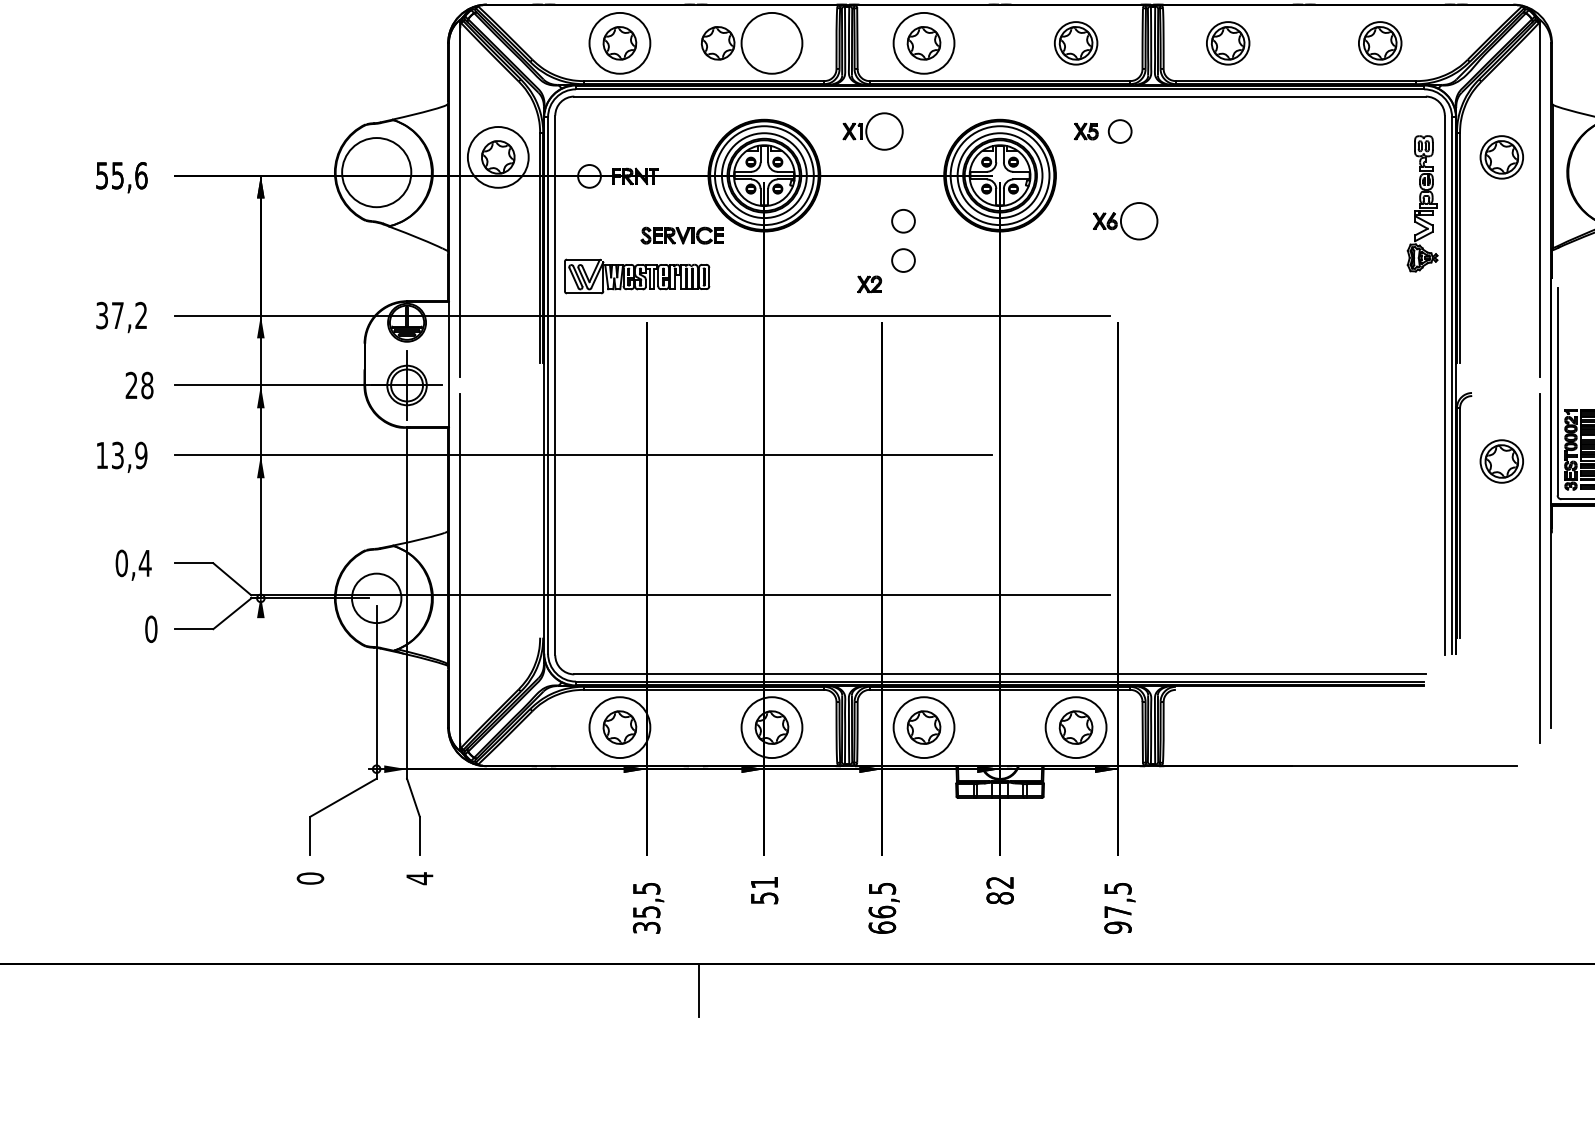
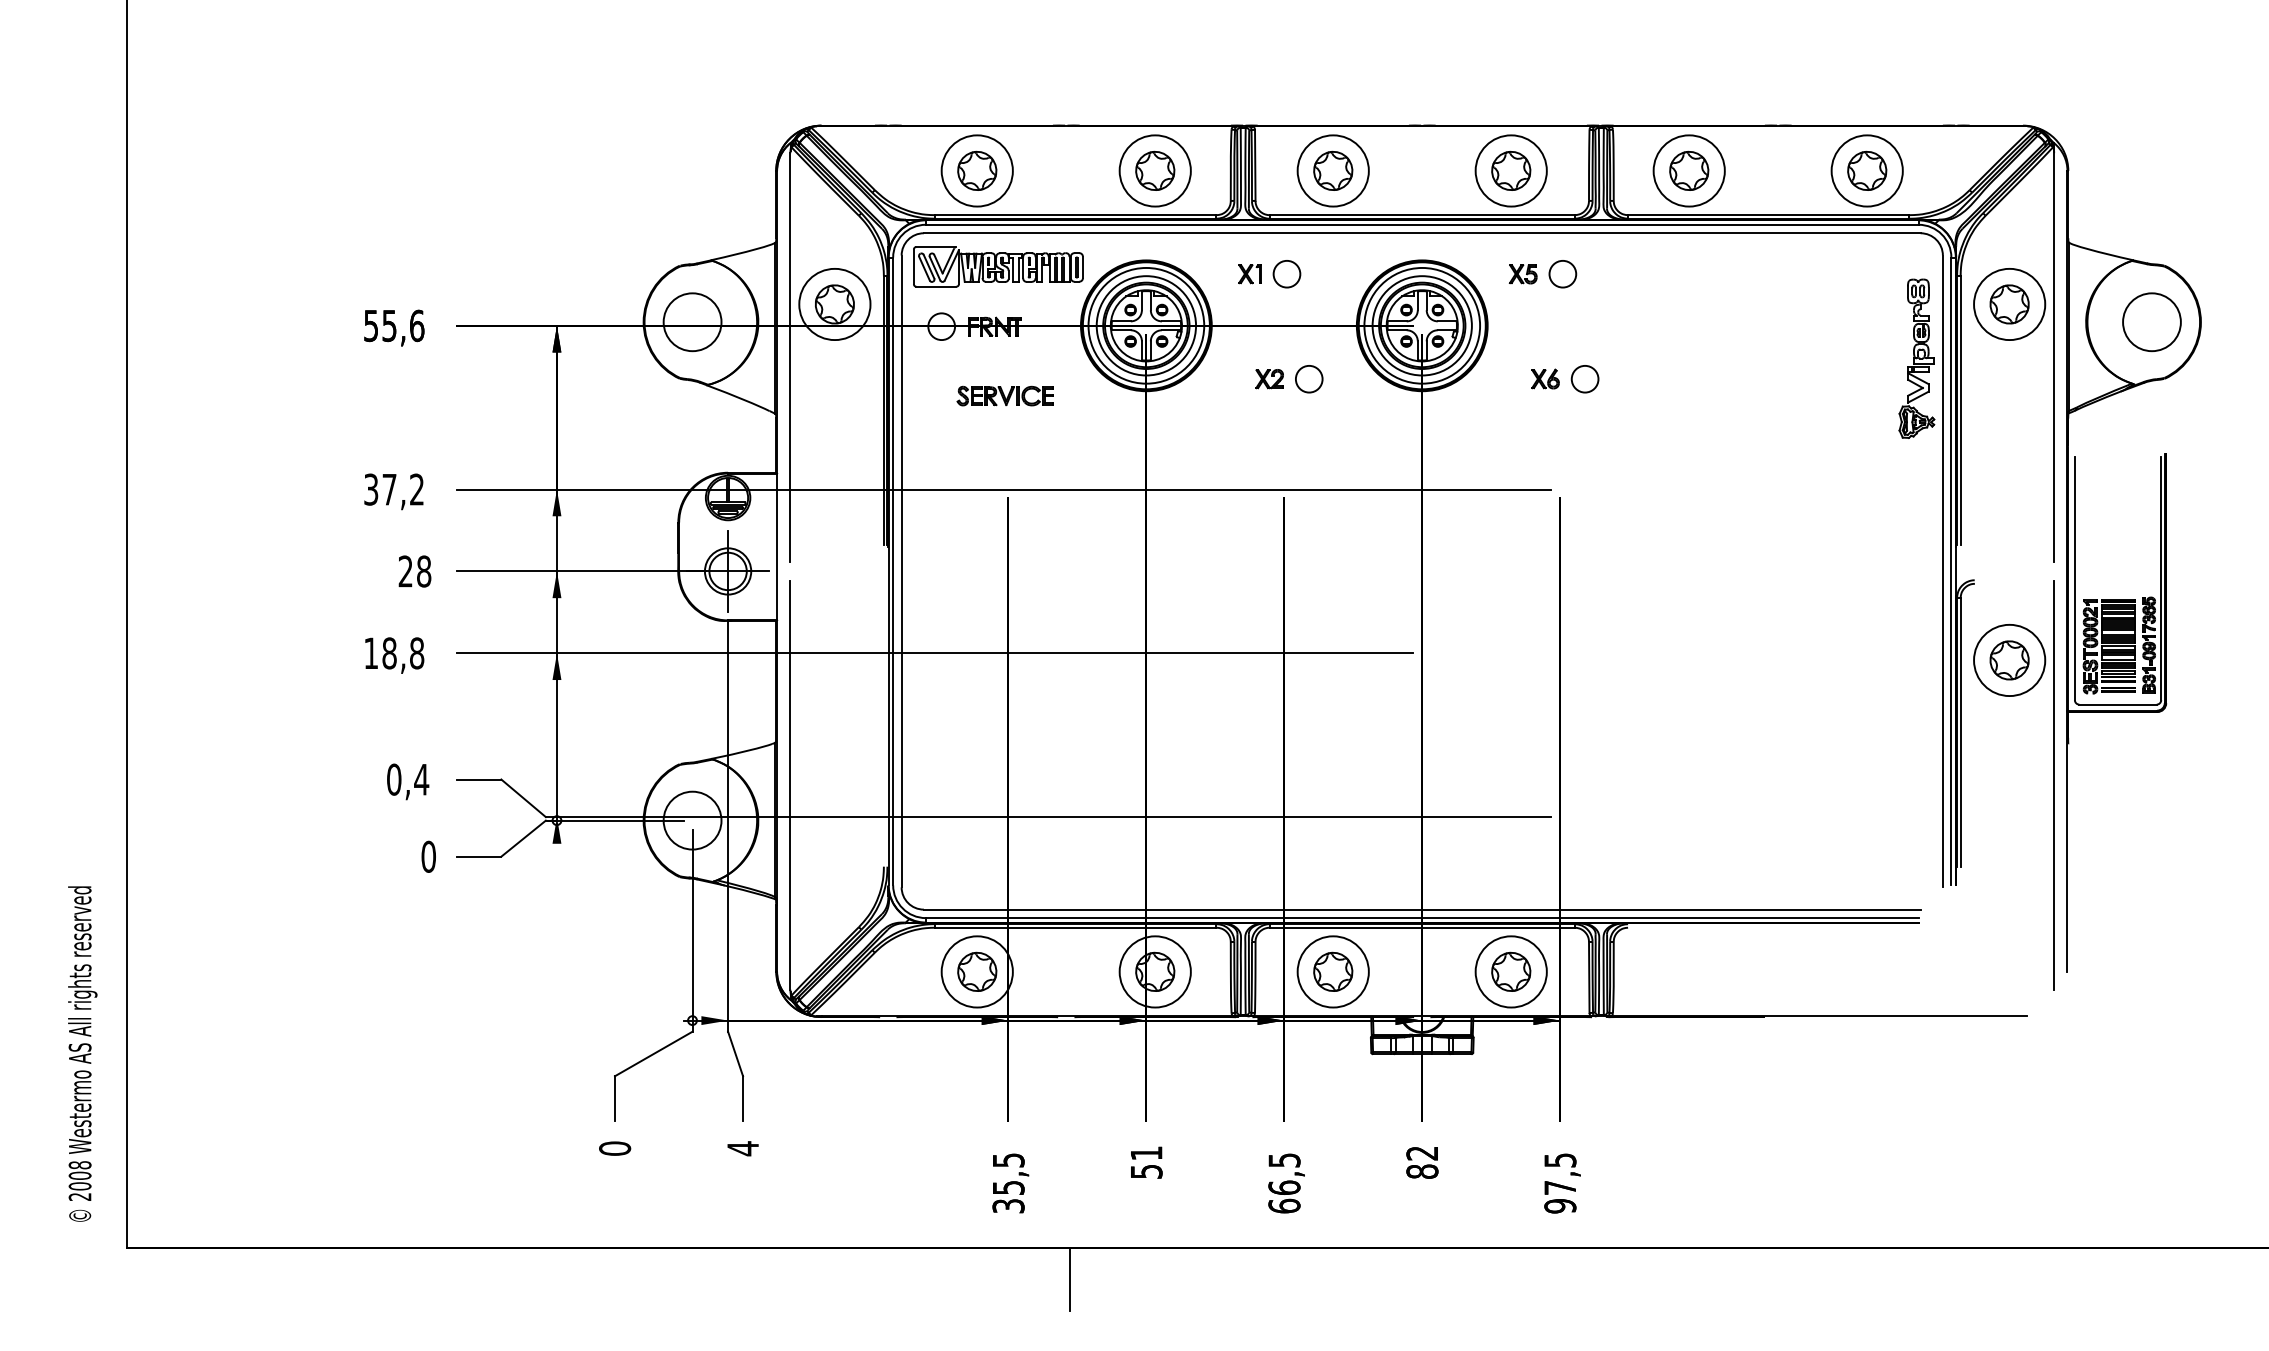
part: (718, 42) -> (1155, 170), moved
circle: (1075, 42) -> (1510, 170), size x1.43
circle: (1227, 42) -> (1688, 170), size x1.43
circle: (1379, 42) -> (1866, 170), size x1.43
circle: (884, 130) -> (1286, 273), size x0.62
circle: (1501, 157) -> (2009, 304), size x1.43
circle: (376, 172) -> (692, 322), size x0.71
circle: (1138, 220) -> (1584, 378), size x0.62
part: (681, 235) -> (1004, 395), moved
circle: (903, 260) -> (1309, 425), removed
part: (637, 276) -> (998, 266), moved
part: (869, 284) -> (1269, 379), moved
text: (129, 455) -> (403, 653), 13,9 -> 18,8
circle: (1501, 461) -> (2009, 660), size x1.43

